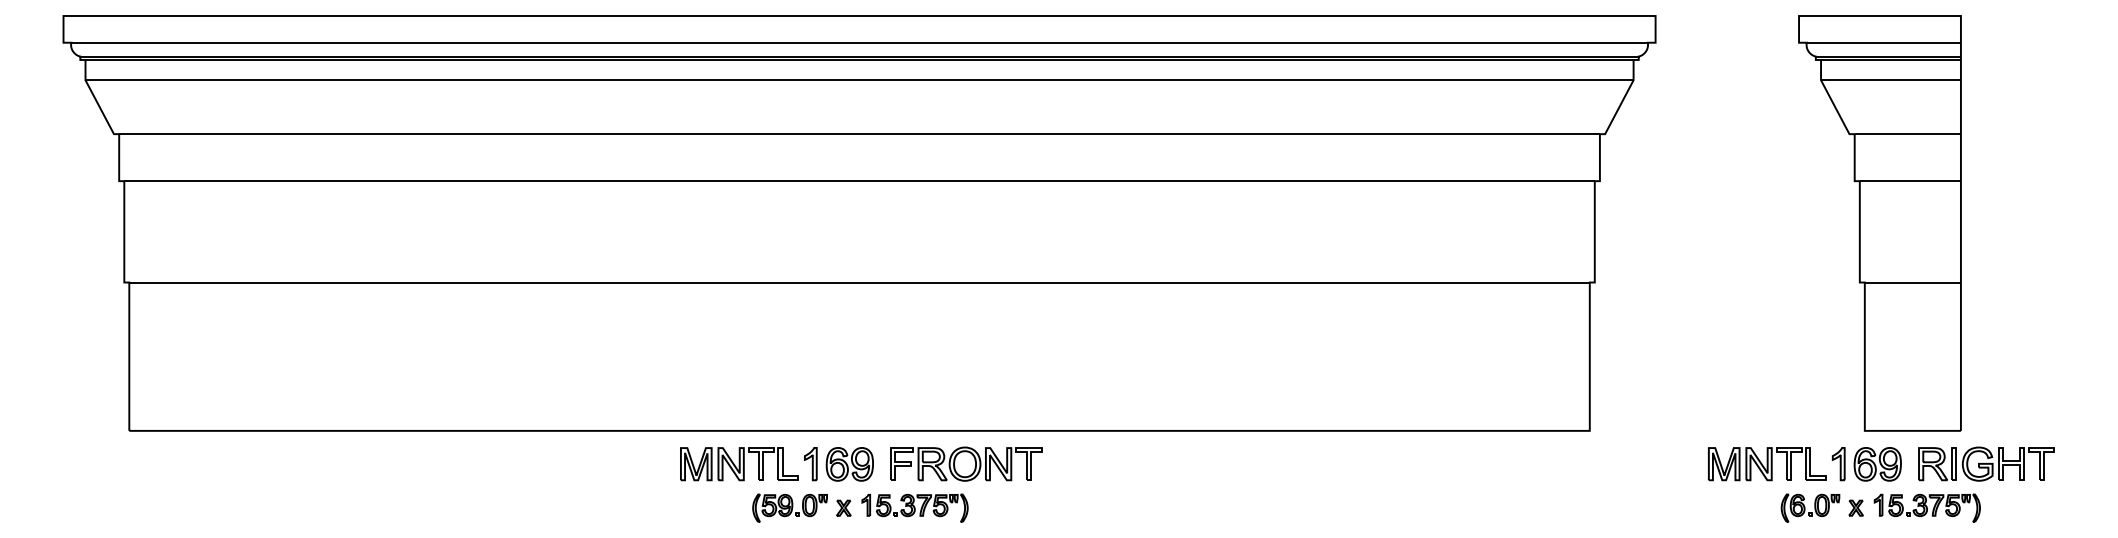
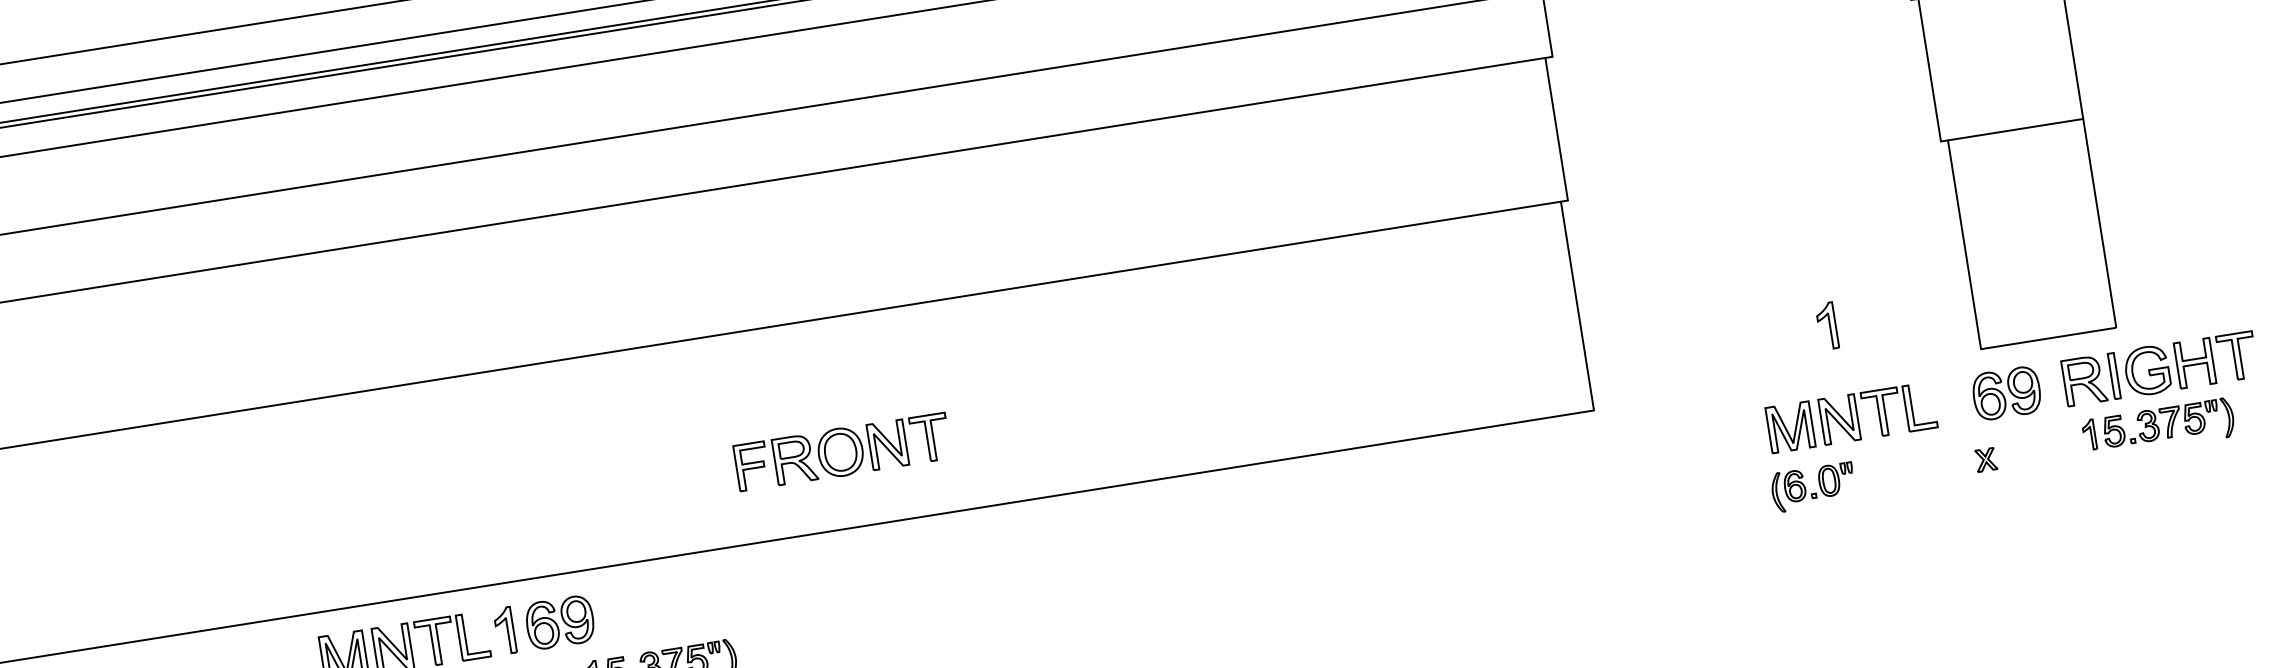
part: (966, 463) -> (842, 451), moved
part: (1838, 464) -> (1827, 326), moved
part: (1810, 507) -> (1813, 486), moved
part: (1926, 507) -> (2157, 427), moved

